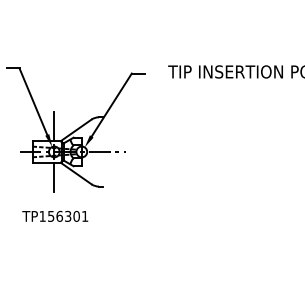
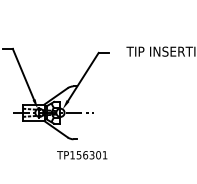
line: (54, 126) -> (39, 93), removed
line: (54, 176) -> (39, 131), removed
text: (55, 215) -> (82, 154), moved

